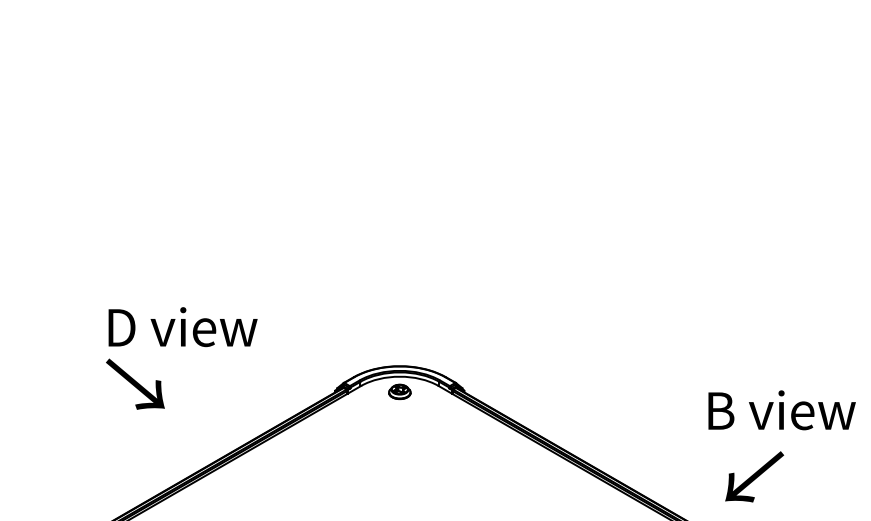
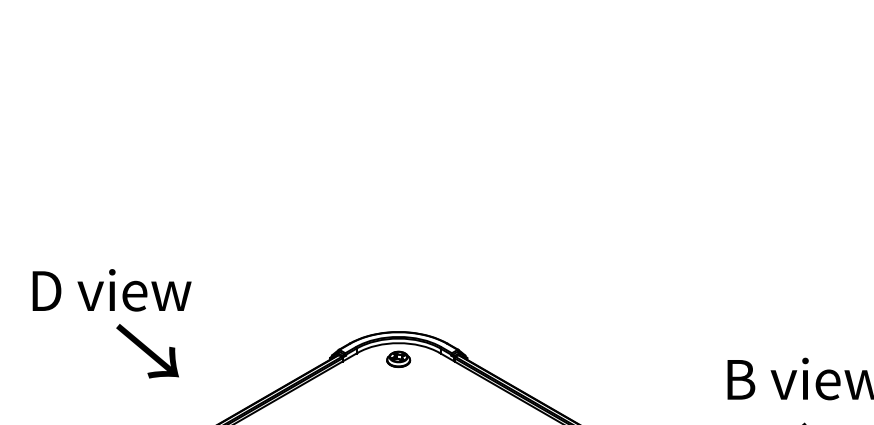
text: (182, 327) -> (111, 290), moved
text: (135, 383) -> (147, 350), moved

